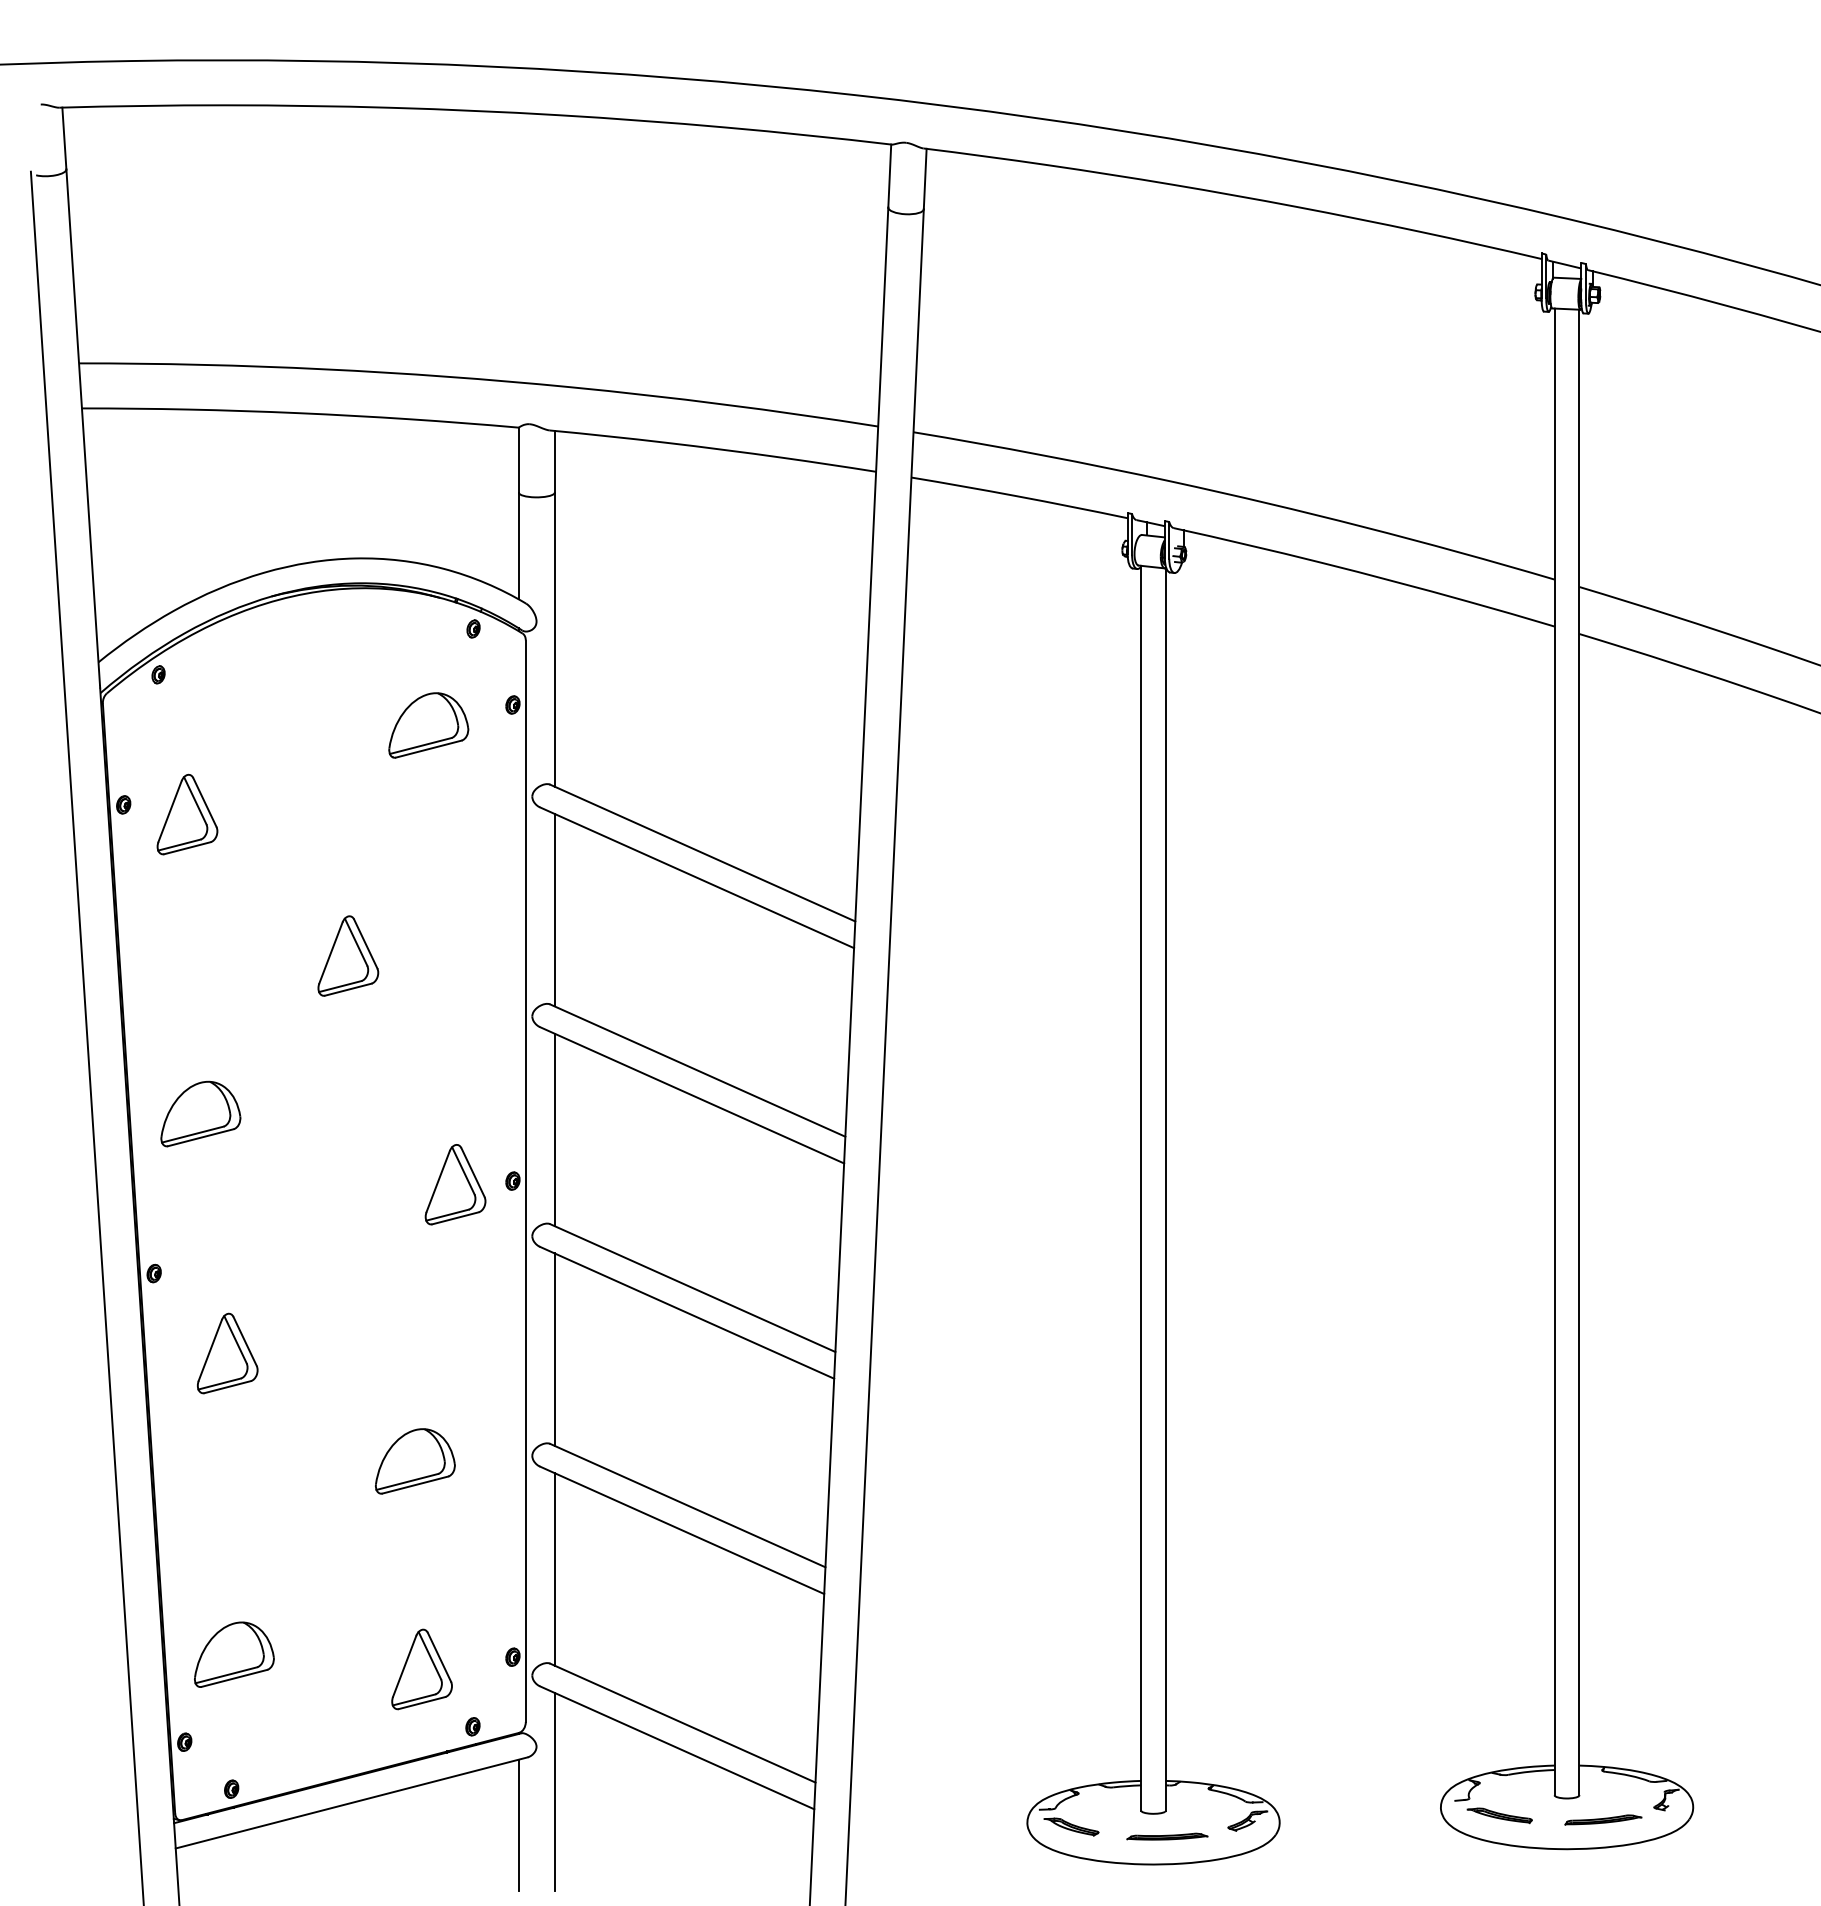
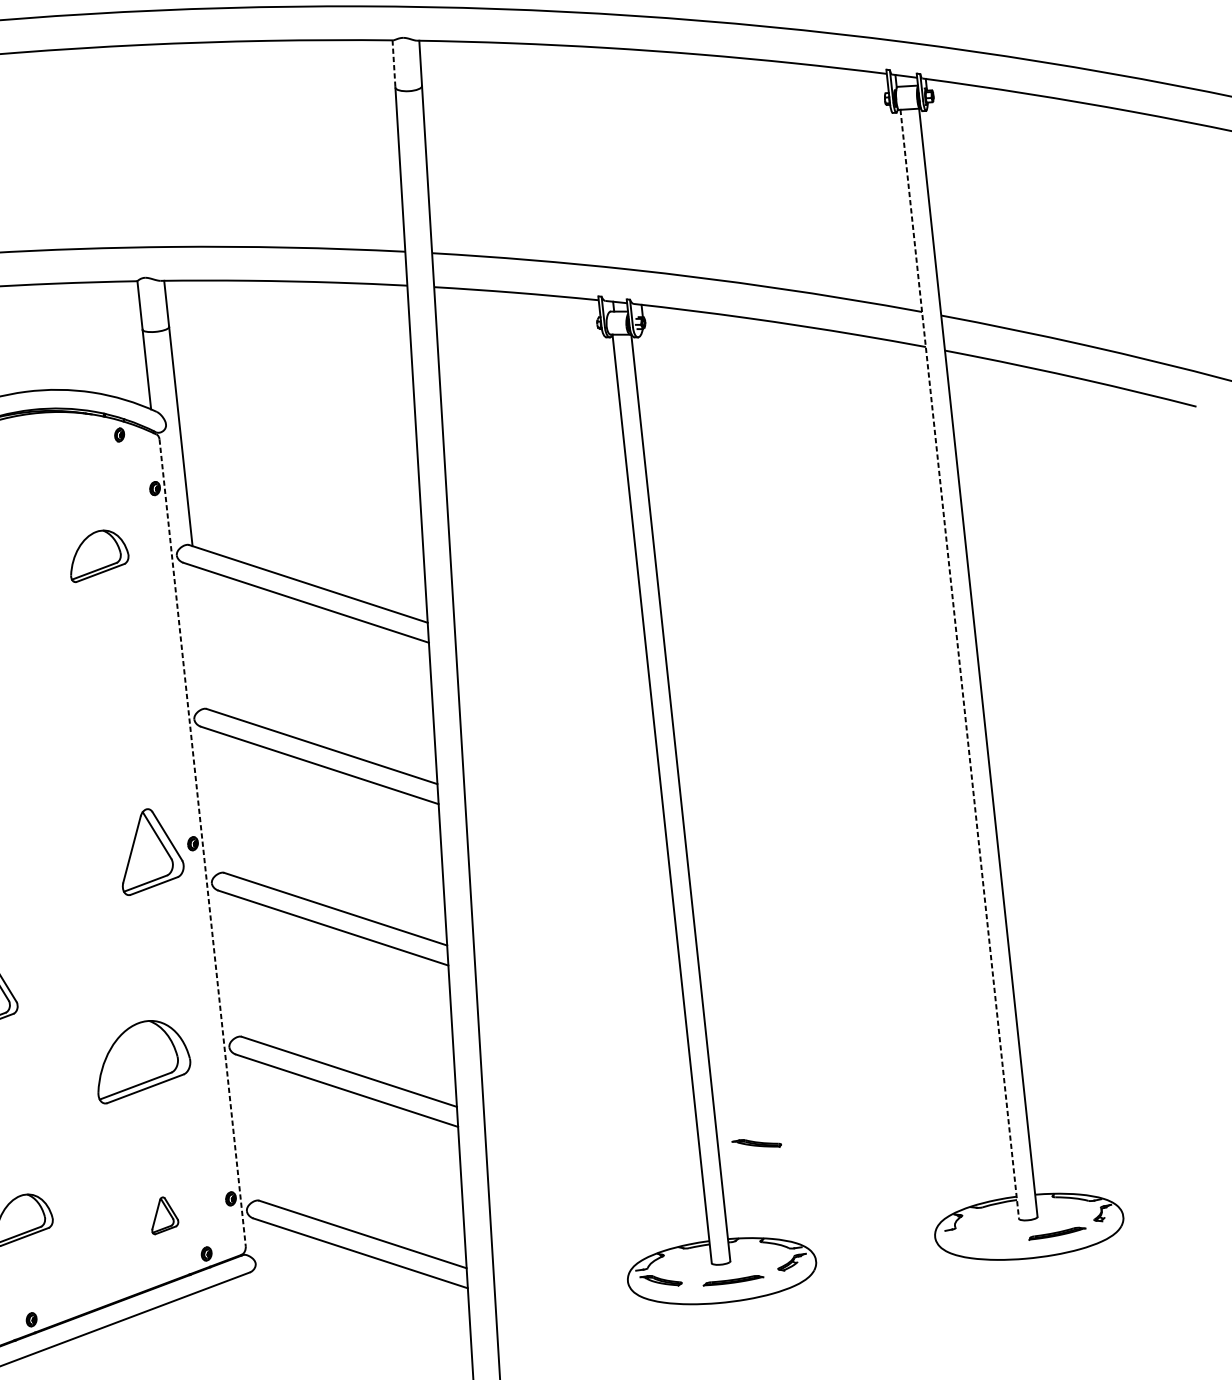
line: (889, 176) -> (393, 64), solid -> dashed
part: (428, 725) -> (98, 555), moved
line: (554, 909) -> (202, 637), removed
part: (348, 955) -> (52, 688), removed
line: (1554, 1052) -> (959, 664), solid -> dashed
line: (554, 1129) -> (219, 801), removed
line: (525, 1181) -> (202, 843), solid -> dashed
part: (455, 1184) -> (150, 850), size x1.4
line: (554, 1349) -> (237, 966), removed
part: (415, 1461) -> (142, 1060), size x1.6
line: (554, 1569) -> (254, 1130), removed
part: (421, 1669) -> (163, 1215), size x0.6
line: (554, 1791) -> (272, 1295), removed
part: (1499, 1815) -> (756, 1143), moved
line: (518, 1824) -> (248, 1323), removed

